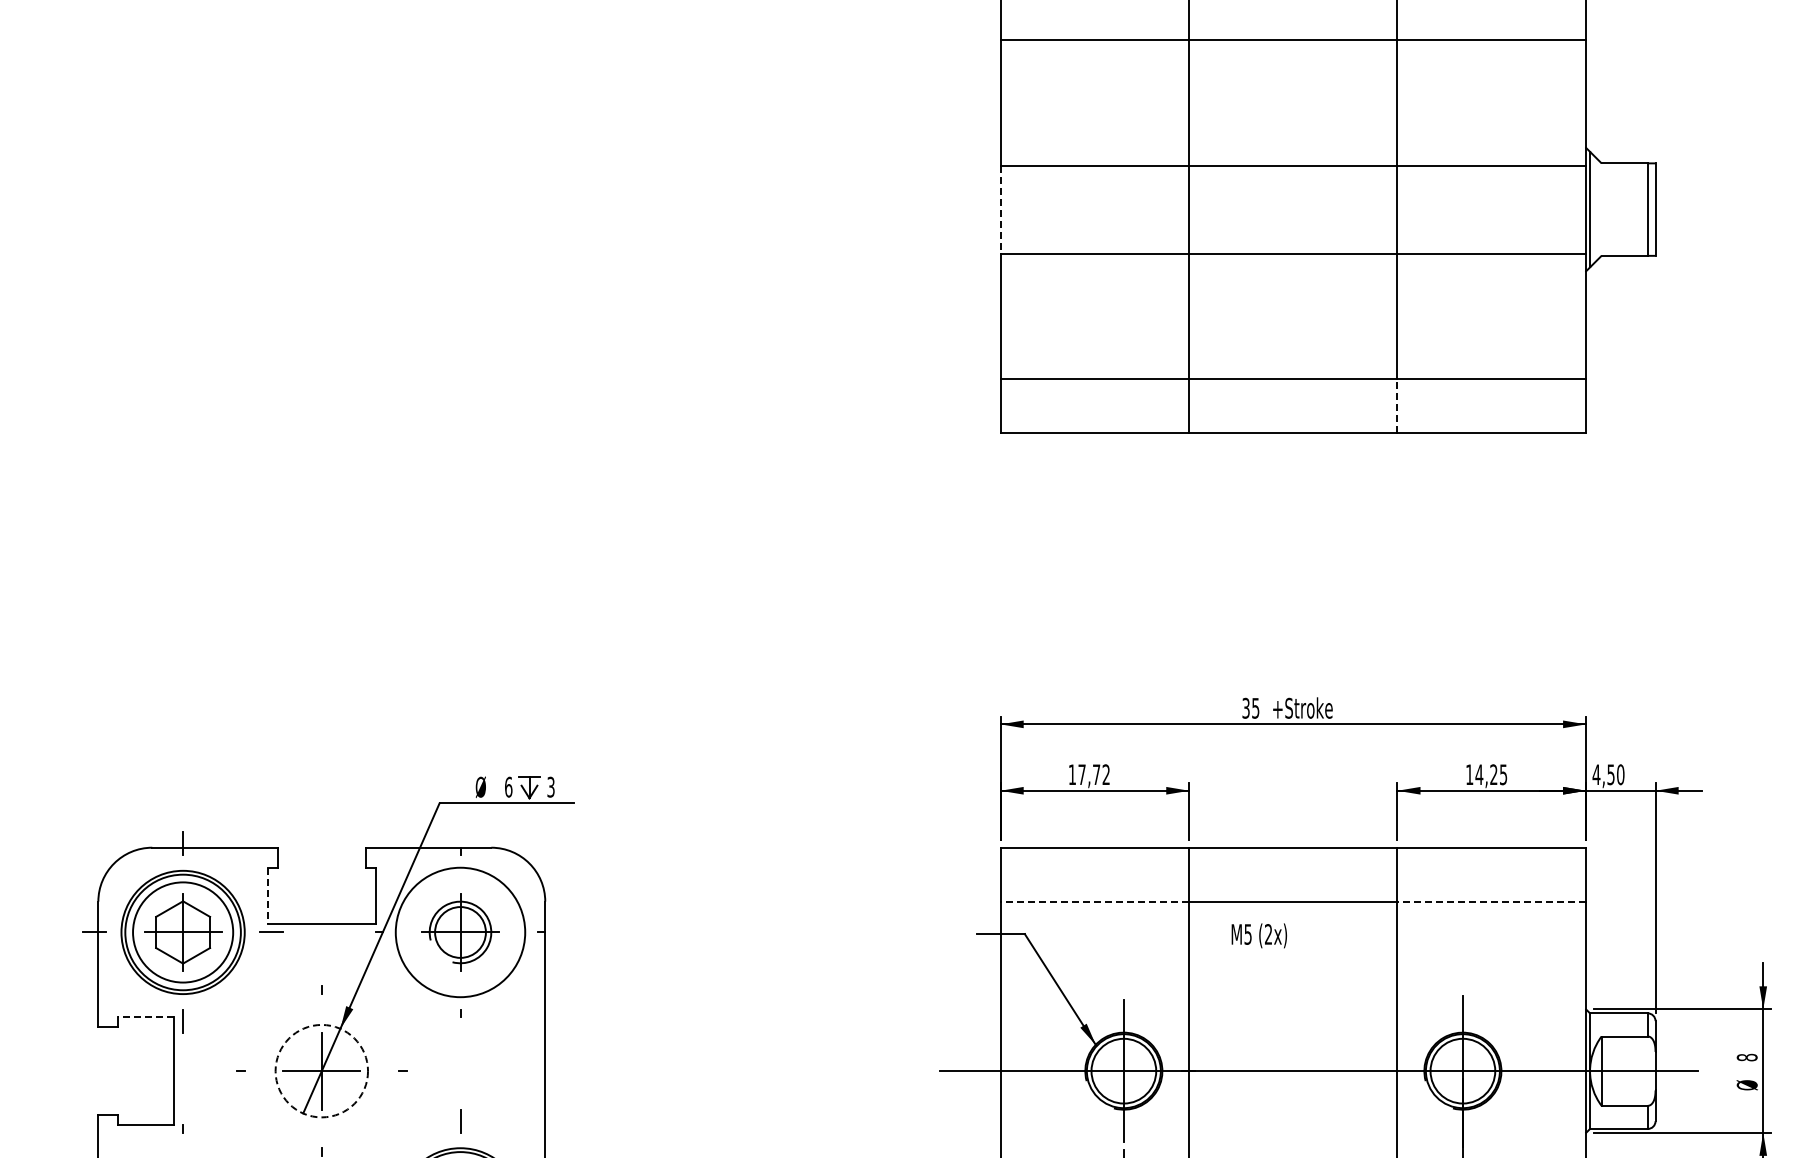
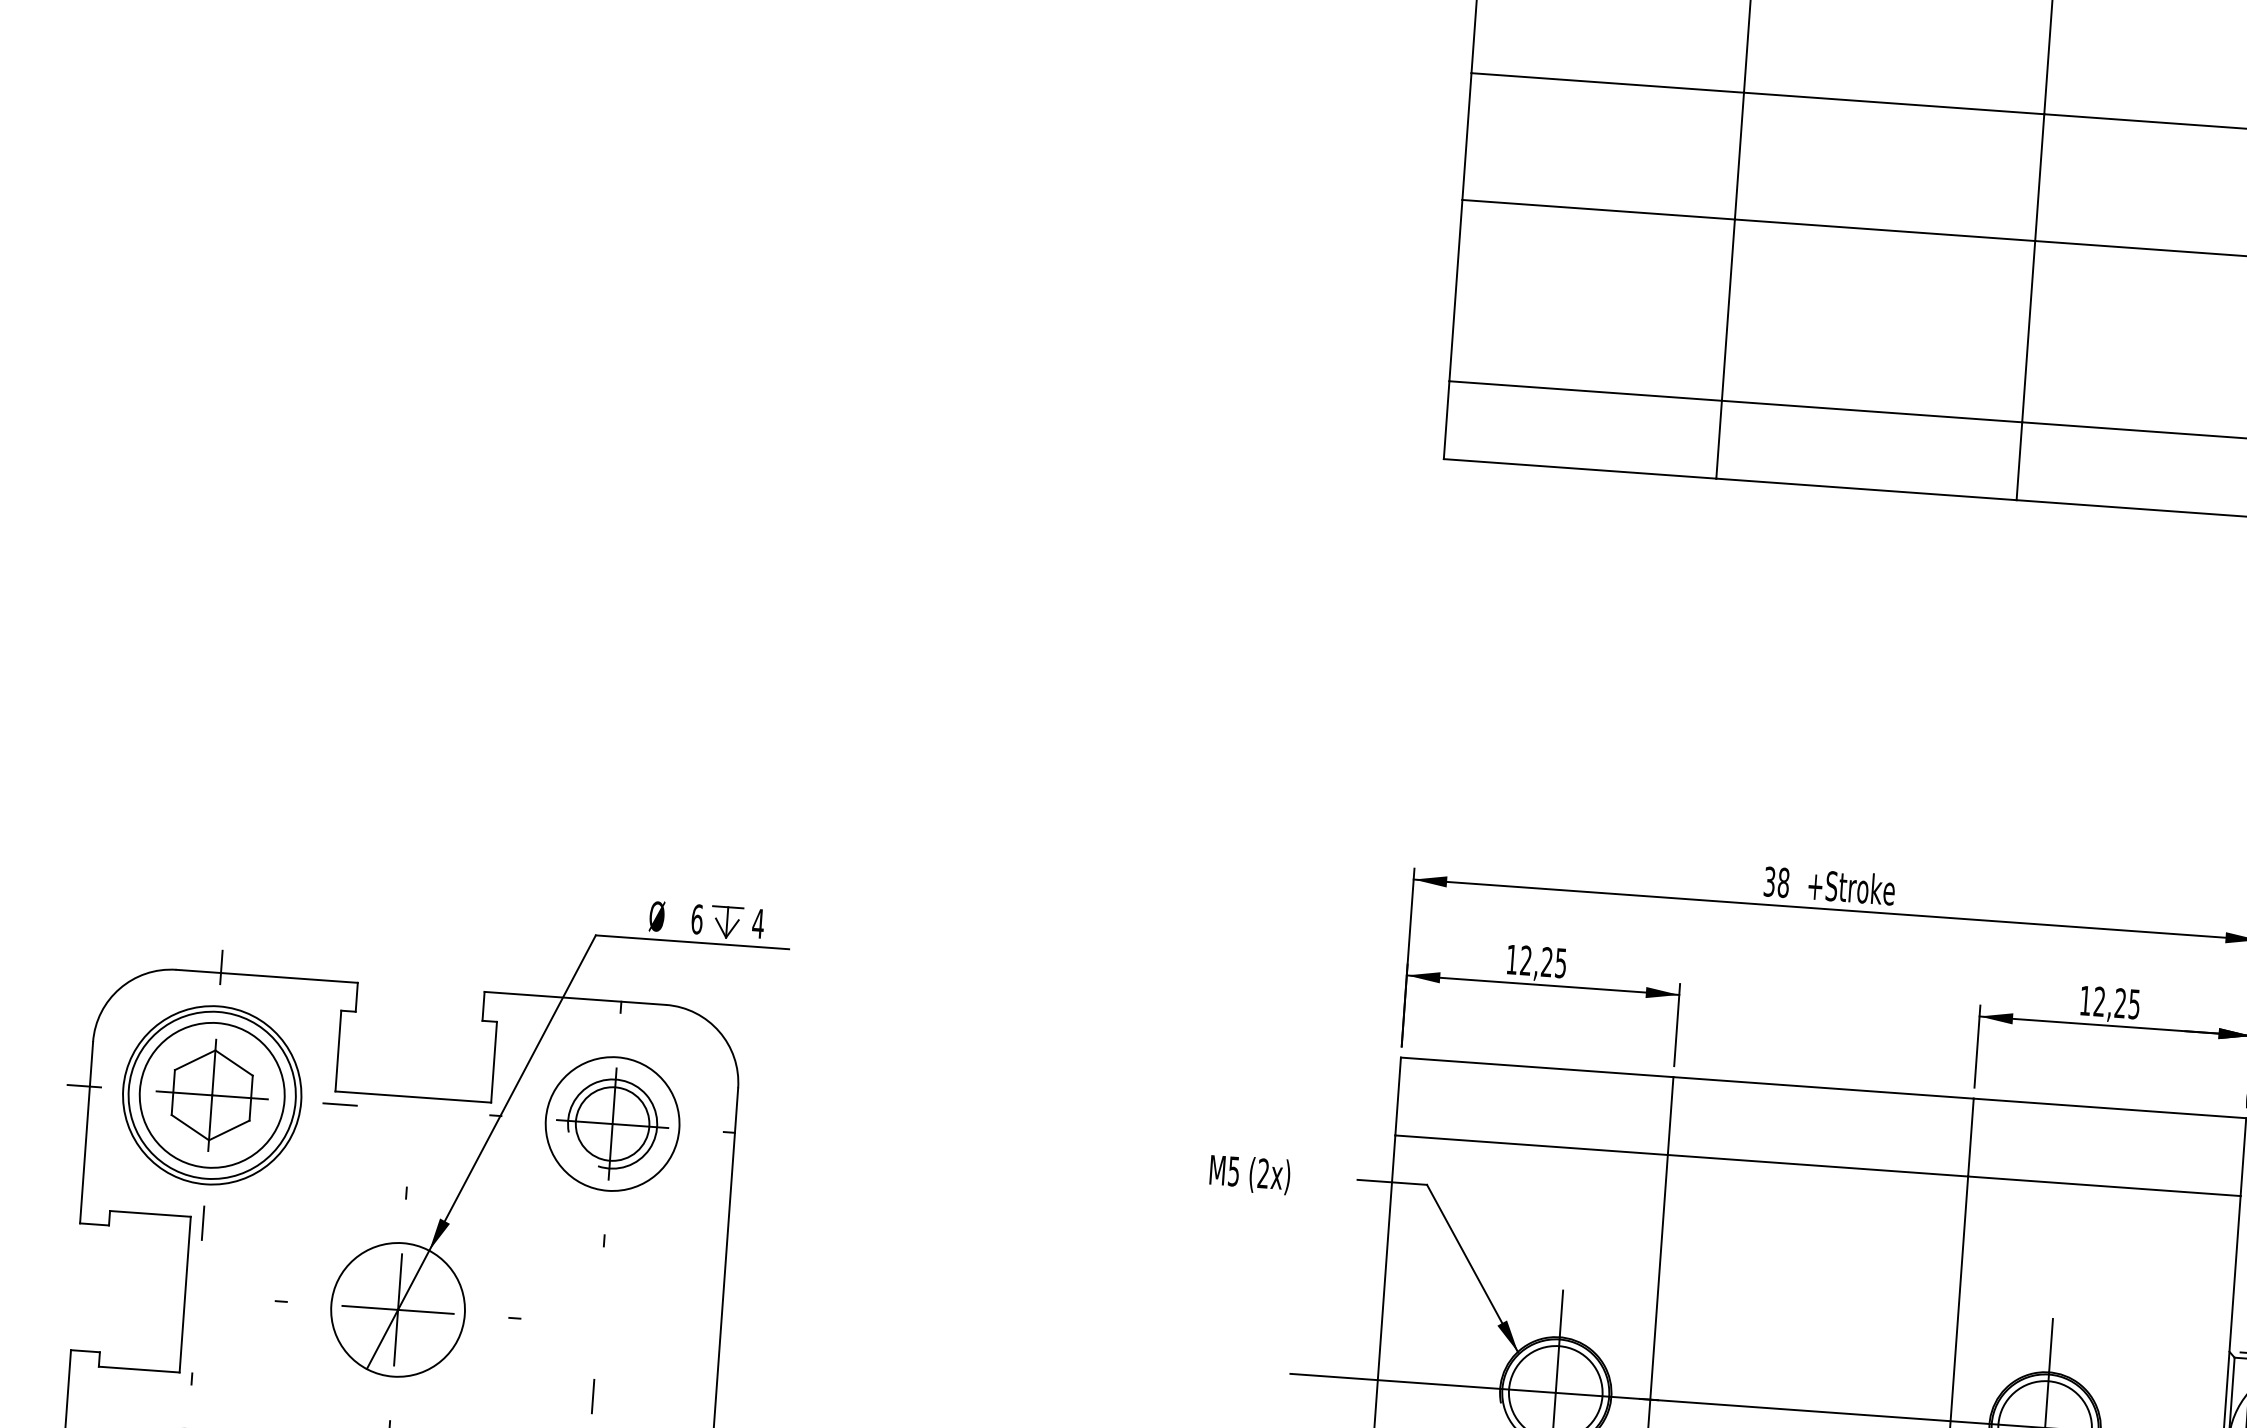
line: (1000, 209) -> (1466, 136), dashed -> solid
line: (1397, 406) -> (2019, 461), dashed -> solid
text: (1255, 707) -> (1783, 881), 35 -> 38
text: (1093, 774) -> (1542, 961), 17,72 -> 12,25
text: (1479, 774) -> (2099, 1001), 14,25 -> 12,25
text: (550, 786) -> (757, 922), 3 -> 4
line: (267, 895) -> (337, 1050), dashed -> solid
line: (1094, 901) -> (1530, 1144), dashed -> solid
line: (1491, 901) -> (2103, 1186), dashed -> solid
circle: (460, 932) -> (612, 1124), size x0.71
text: (1258, 935) -> (1248, 1174), moved
line: (146, 1017) -> (150, 1214), dashed -> solid
circle: (321, 1070) -> (397, 1308), dashed -> solid

